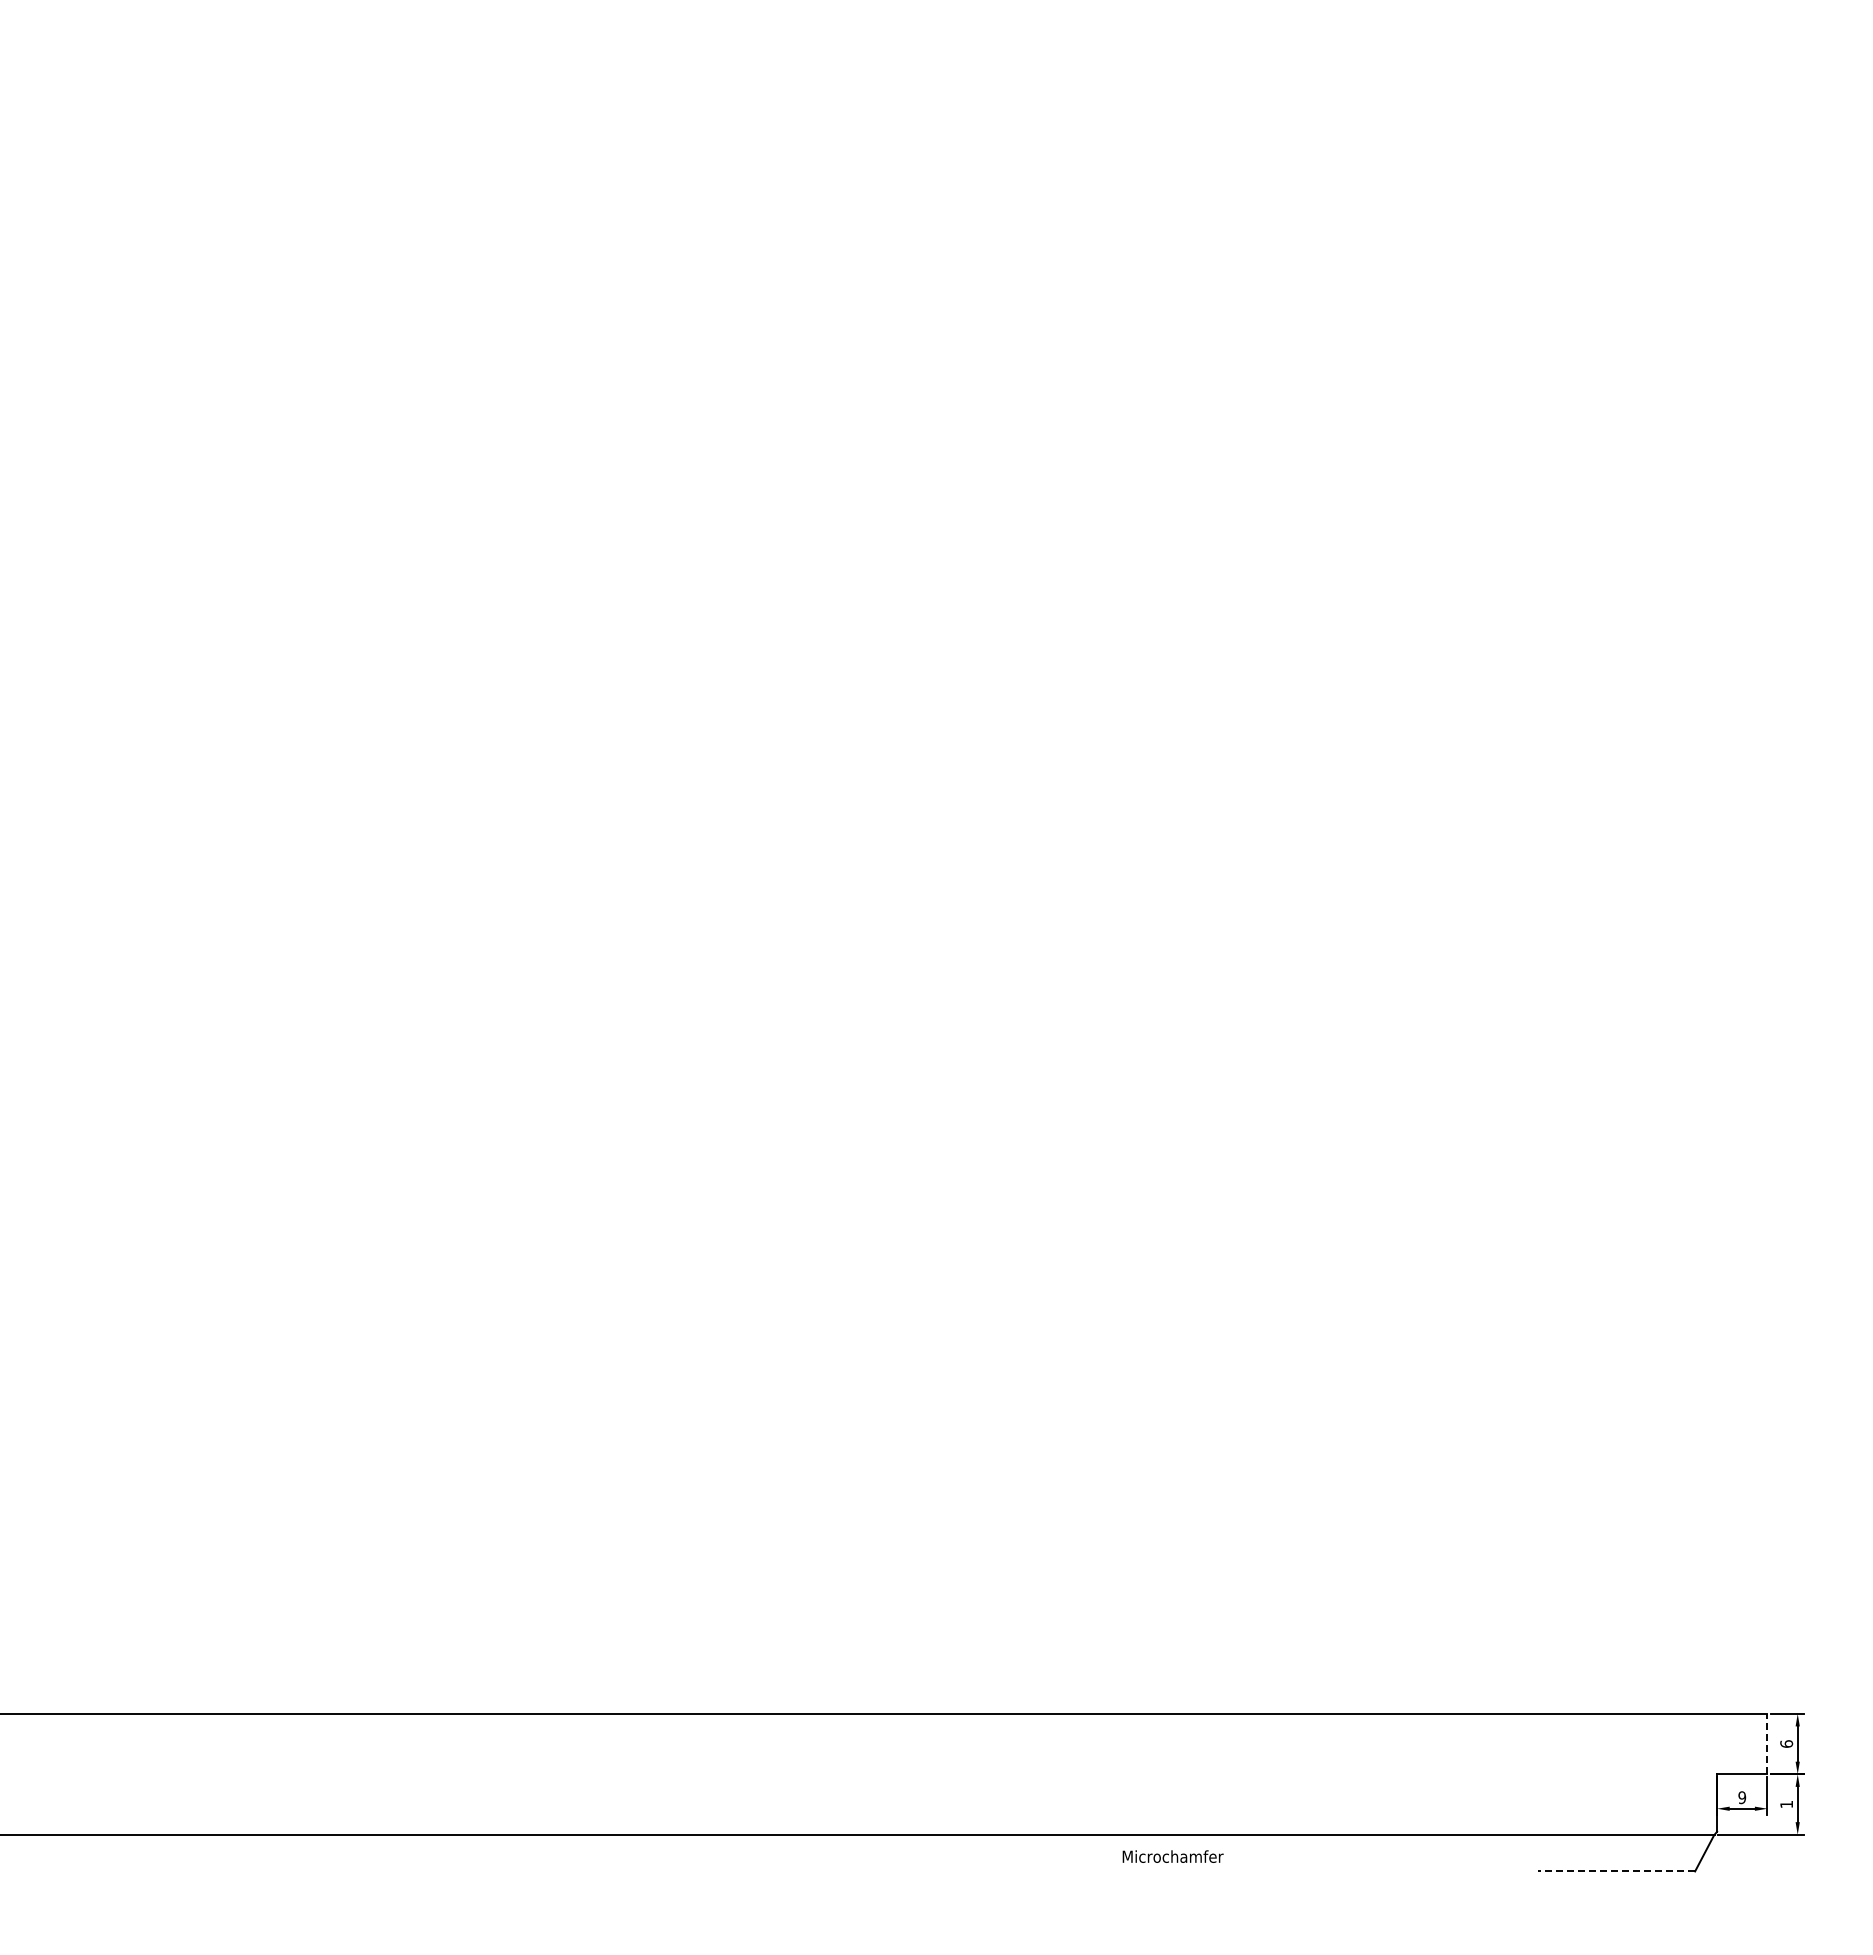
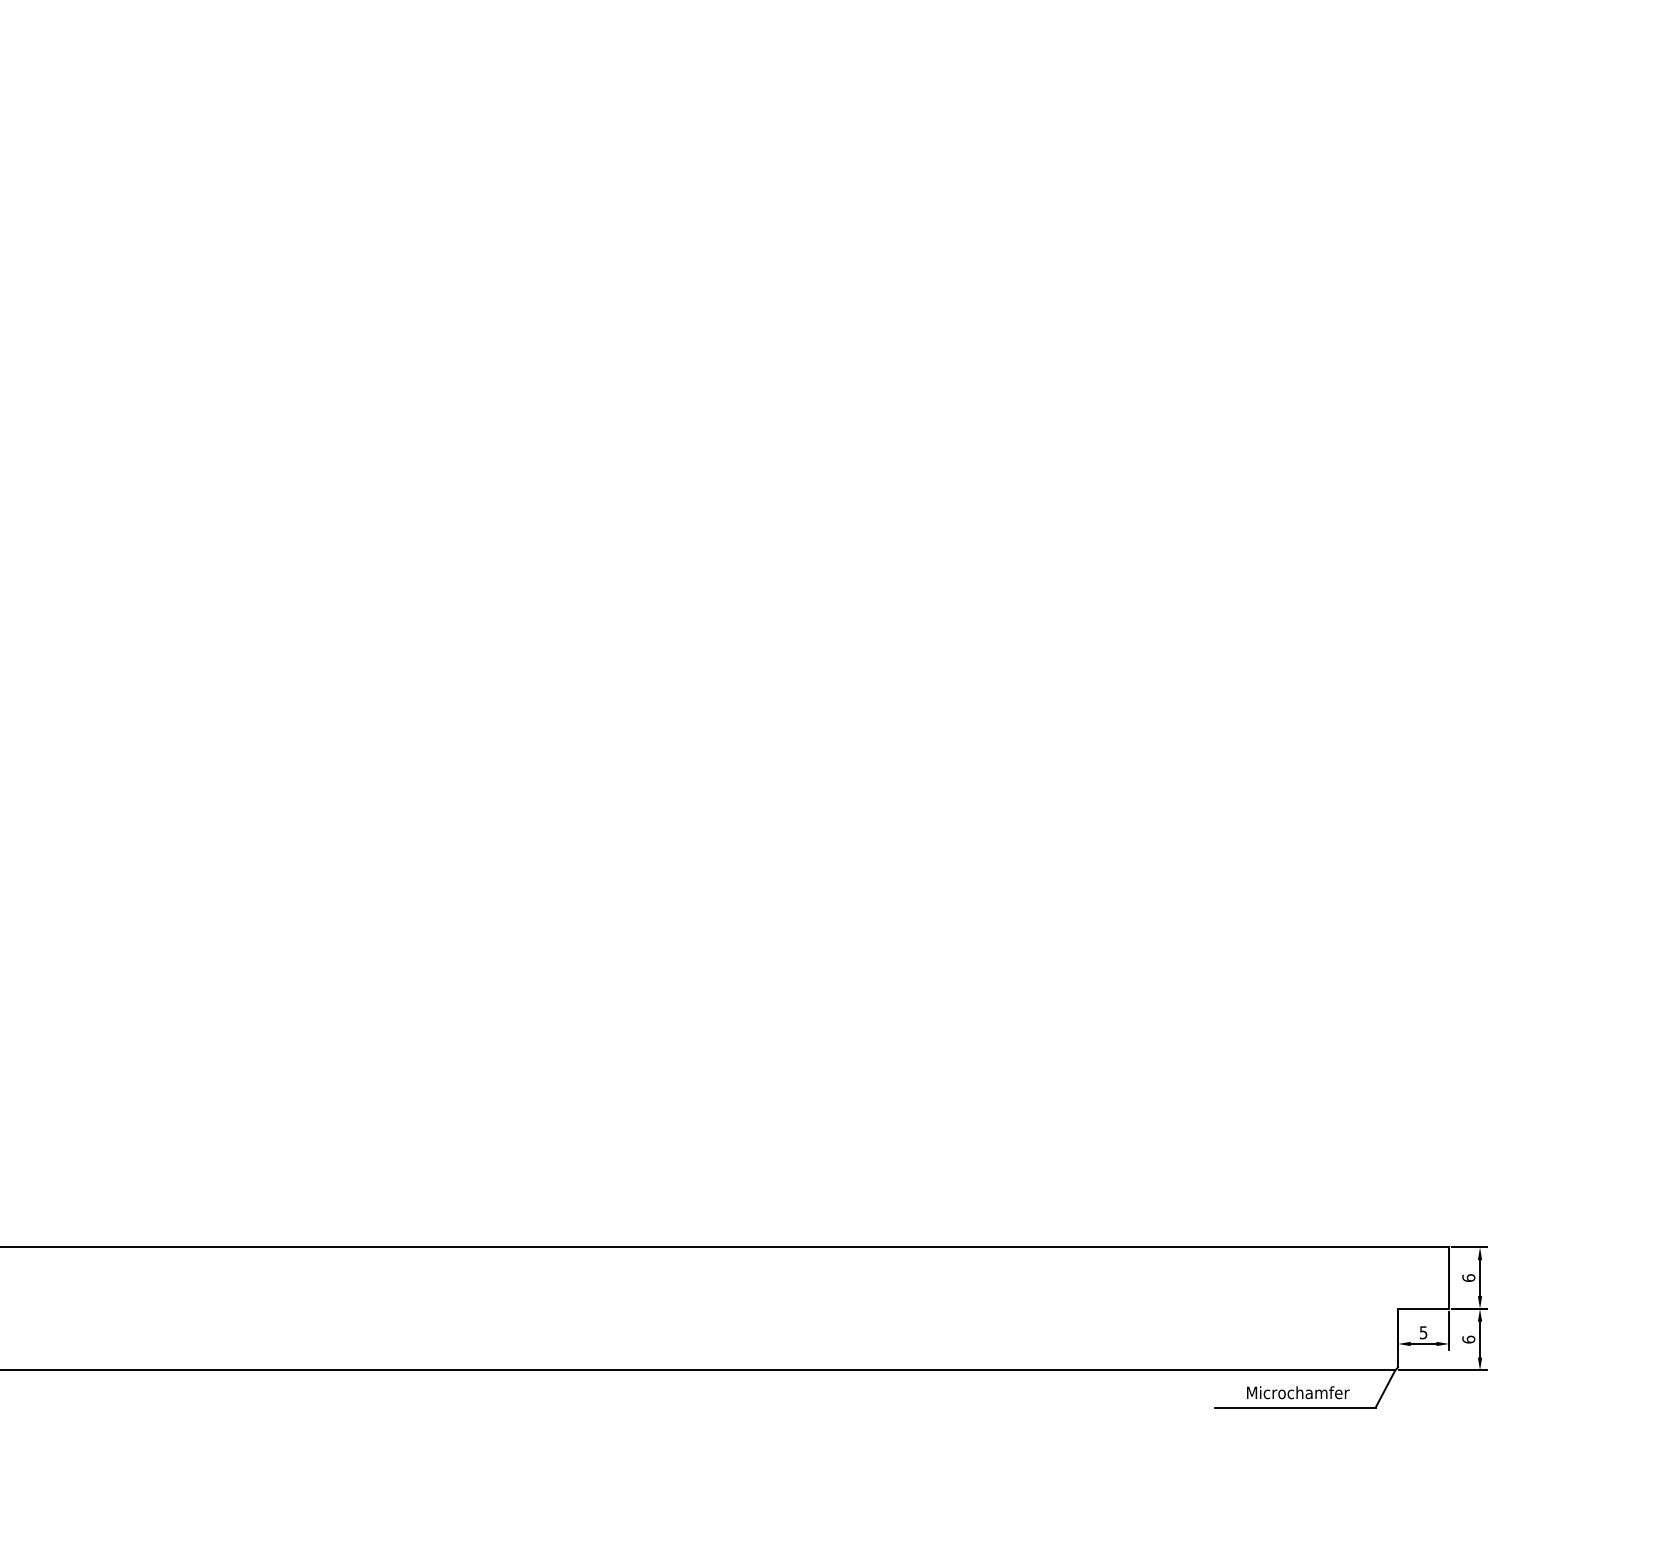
line: (1767, 1743) -> (1449, 1277), dashed -> solid
text: (1742, 1797) -> (1423, 1332), 9 -> 5
text: (1786, 1804) -> (1468, 1339), 1 -> 6
text: (1172, 1856) -> (1297, 1392), moved
line: (1616, 1871) -> (1295, 1407), dashed -> solid

